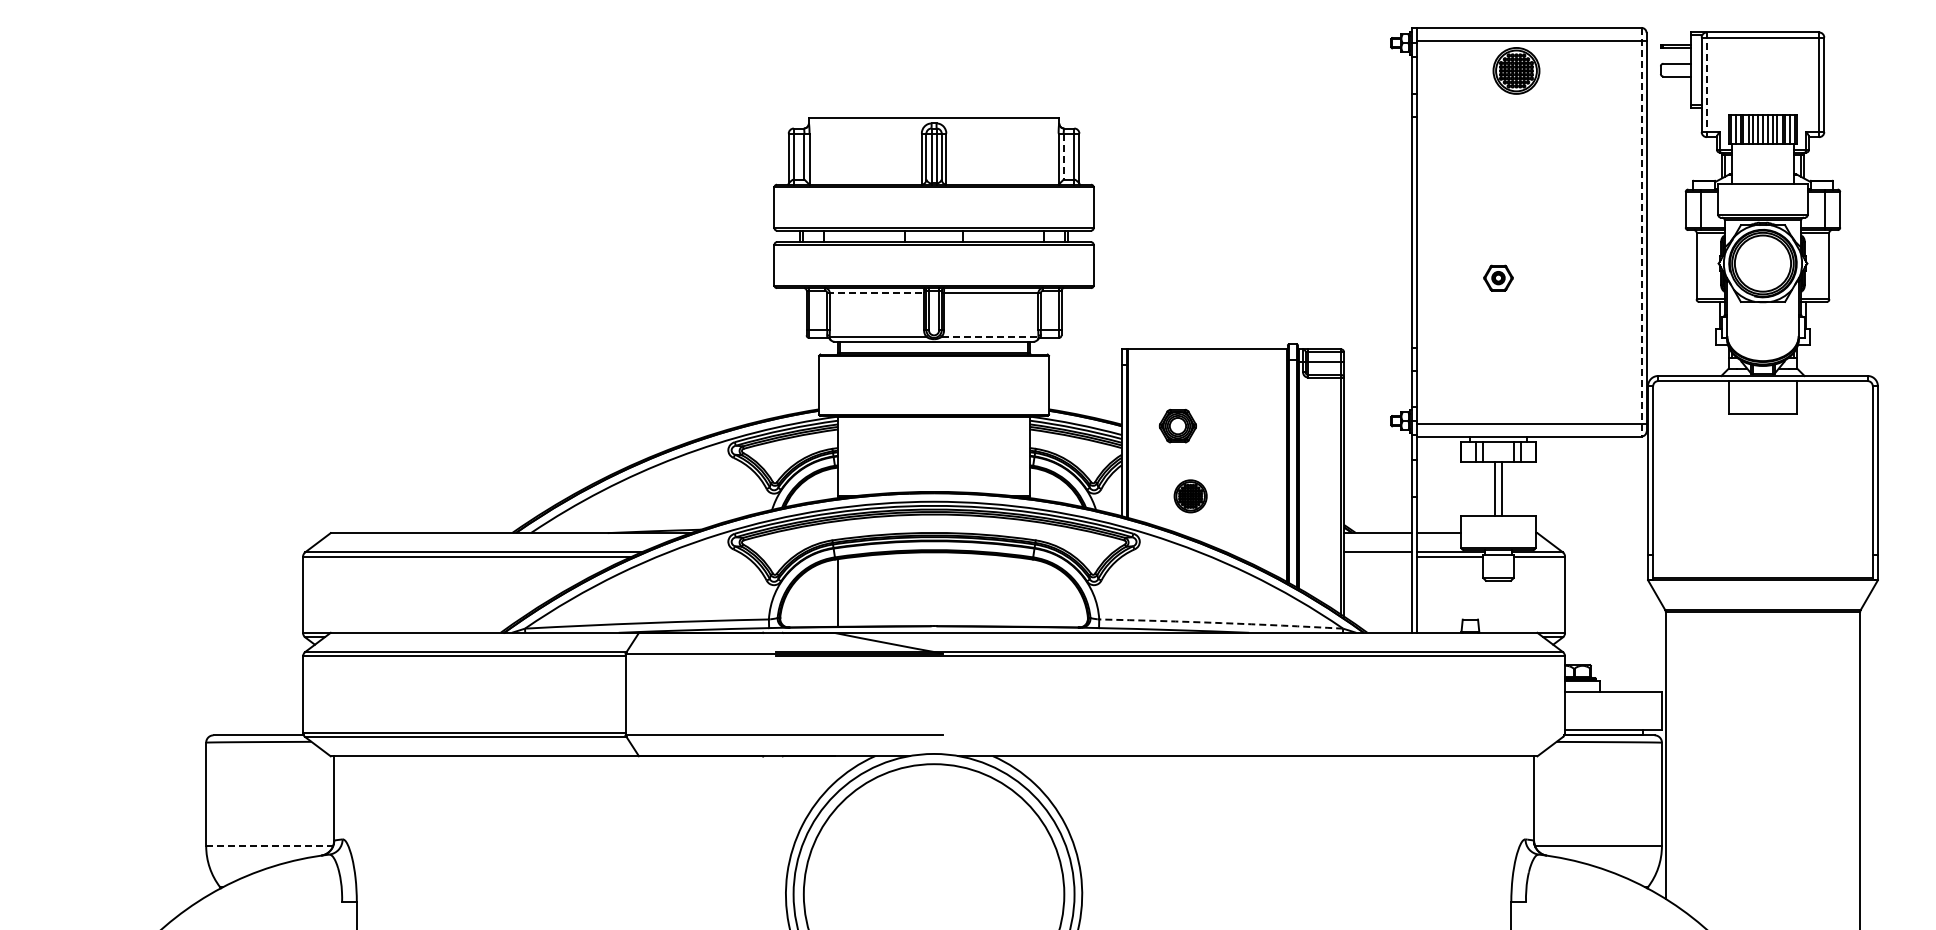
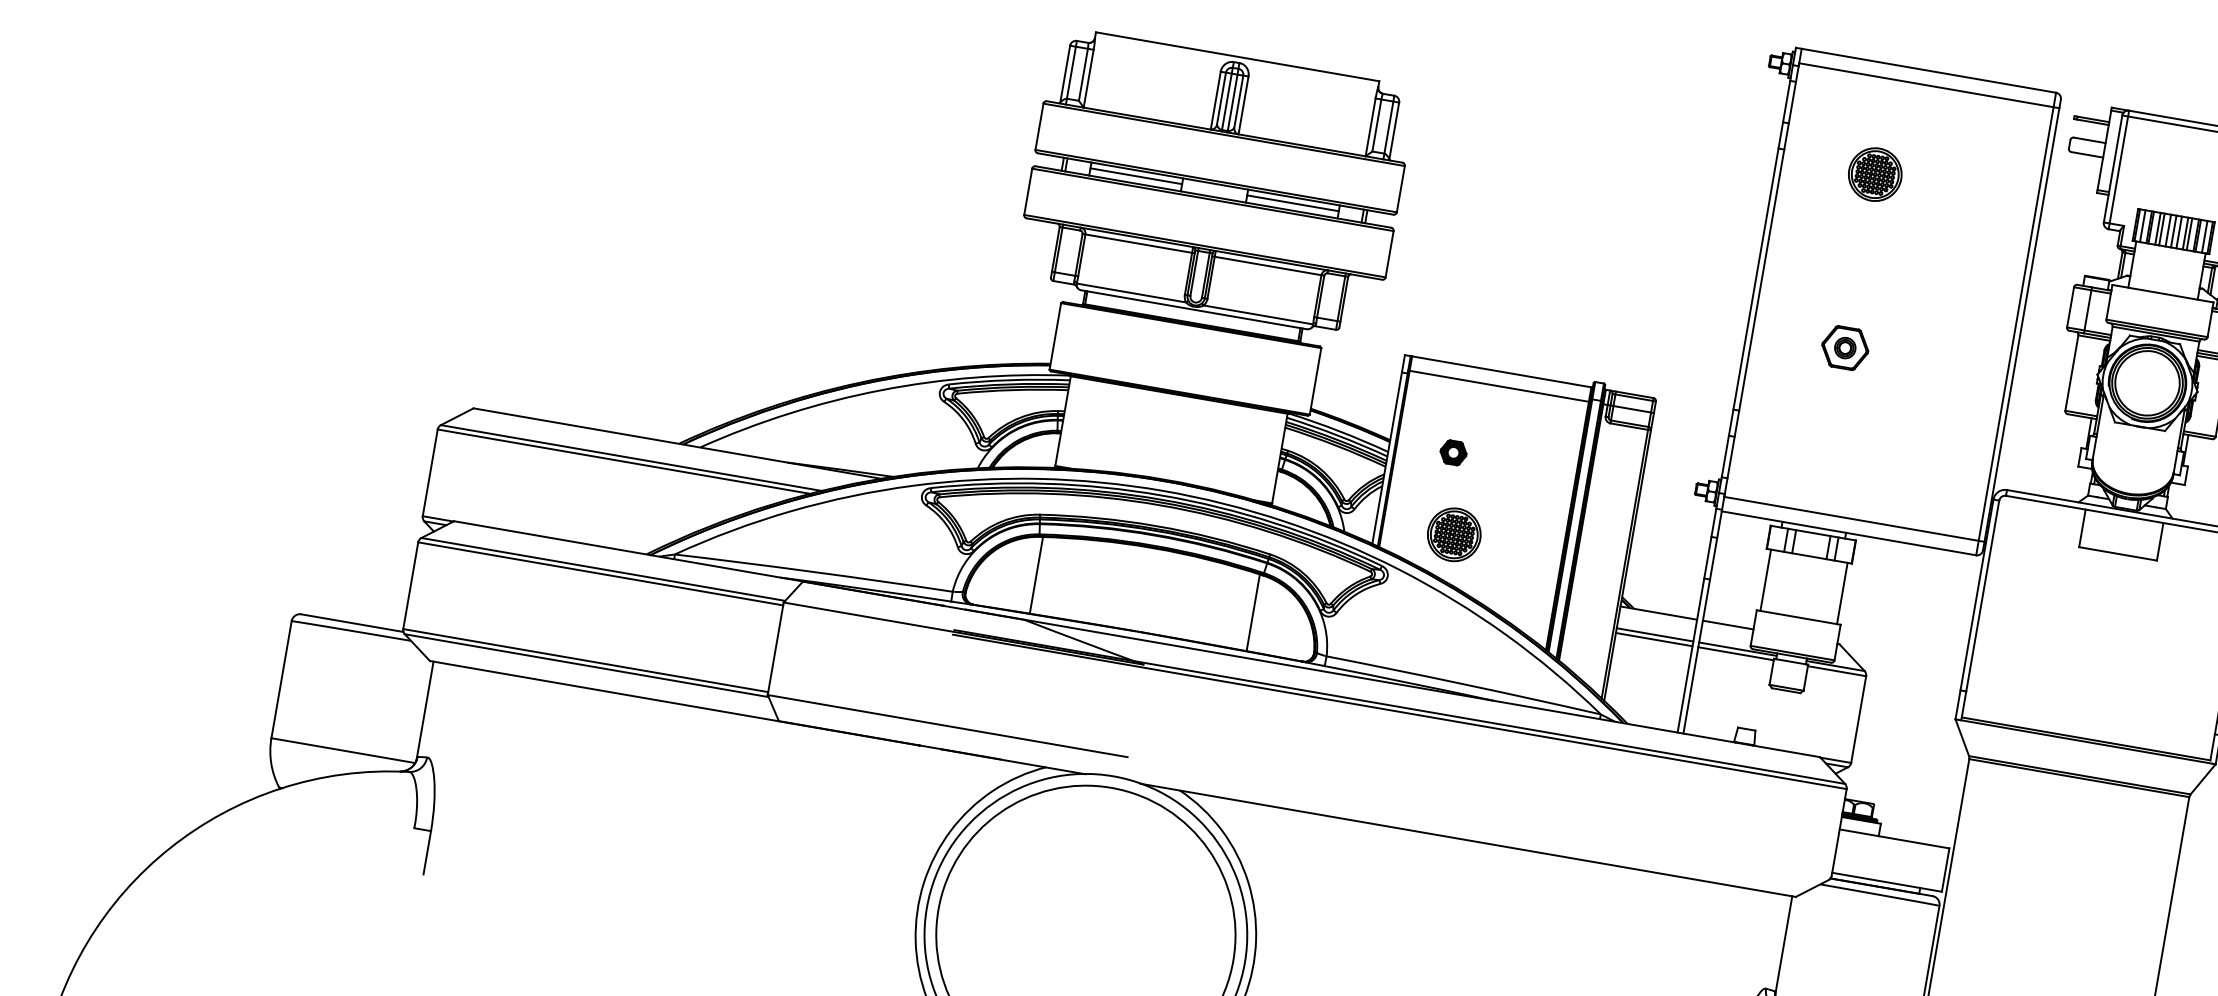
part: (1516, 70) -> (1875, 174), moved
line: (1706, 85) -> (2118, 170), dashed -> solid
line: (1063, 156) -> (1376, 125), dashed -> solid
line: (1641, 232) -> (2016, 324), dashed -> solid
line: (864, 235) -> (1135, 175), added
line: (1002, 235) -> (1292, 202), added
part: (1498, 277) -> (1845, 347), size x1.43
line: (876, 293) -> (1138, 243), dashed -> solid
line: (990, 336) -> (1258, 314), dashed -> solid
line: (1206, 362) -> (1498, 386), added
part: (1177, 425) -> (1453, 452), size x0.62
line: (1495, 489) -> (1842, 593), moved
line: (1501, 489) -> (1765, 580), moved
part: (1190, 496) -> (1453, 535), size x1.43
line: (1377, 556) -> (1653, 639), added
line: (1029, 592) -> (1252, 612), added
arc: (1221, 623) -> (1464, 684), dashed -> solid
line: (270, 846) -> (344, 751), dashed -> solid

